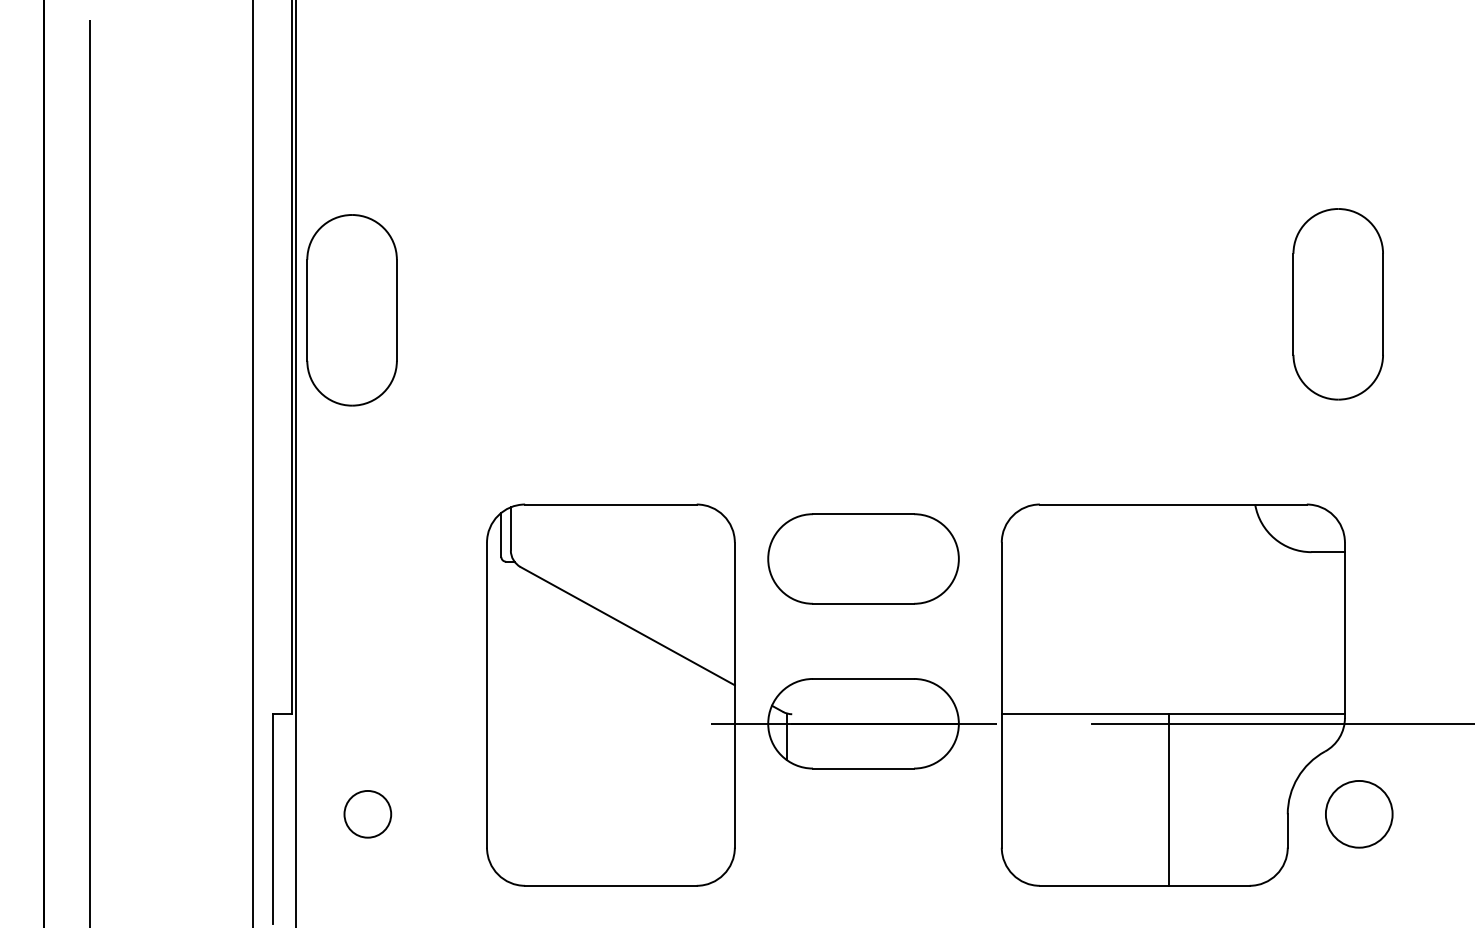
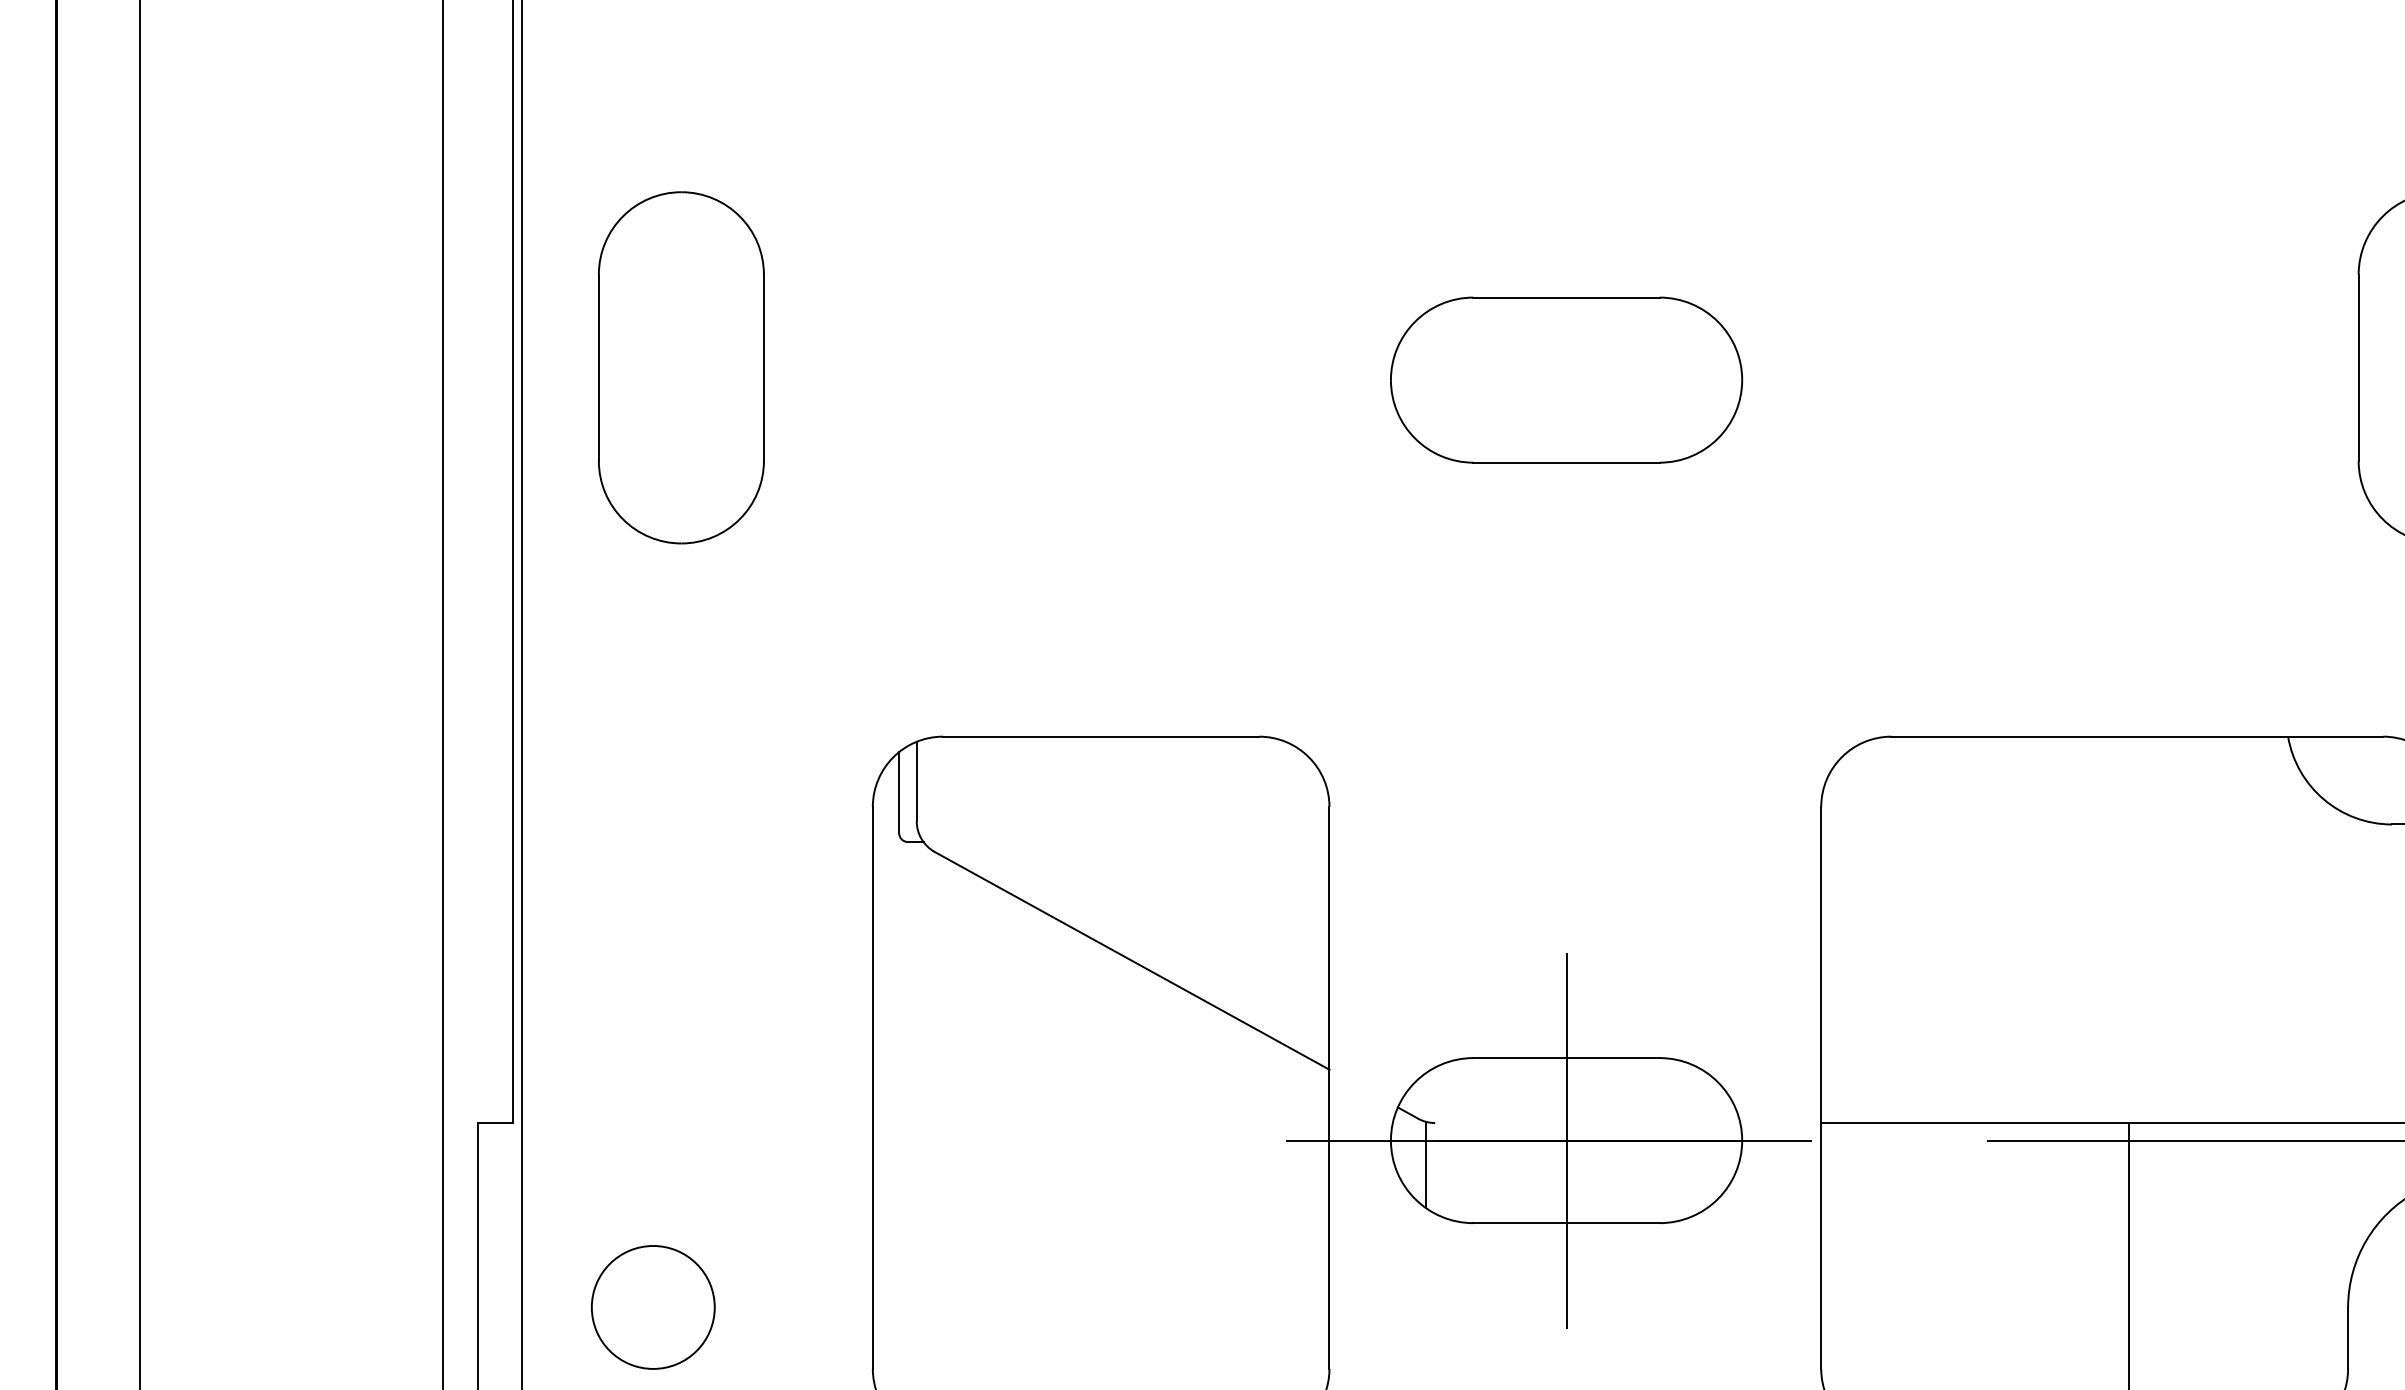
part: (351, 310) -> (680, 368), moved
part: (863, 558) -> (1566, 379), moved
line: (863, 723) -> (1566, 1140), added
circle: (367, 813) -> (652, 1305), size x1.43

